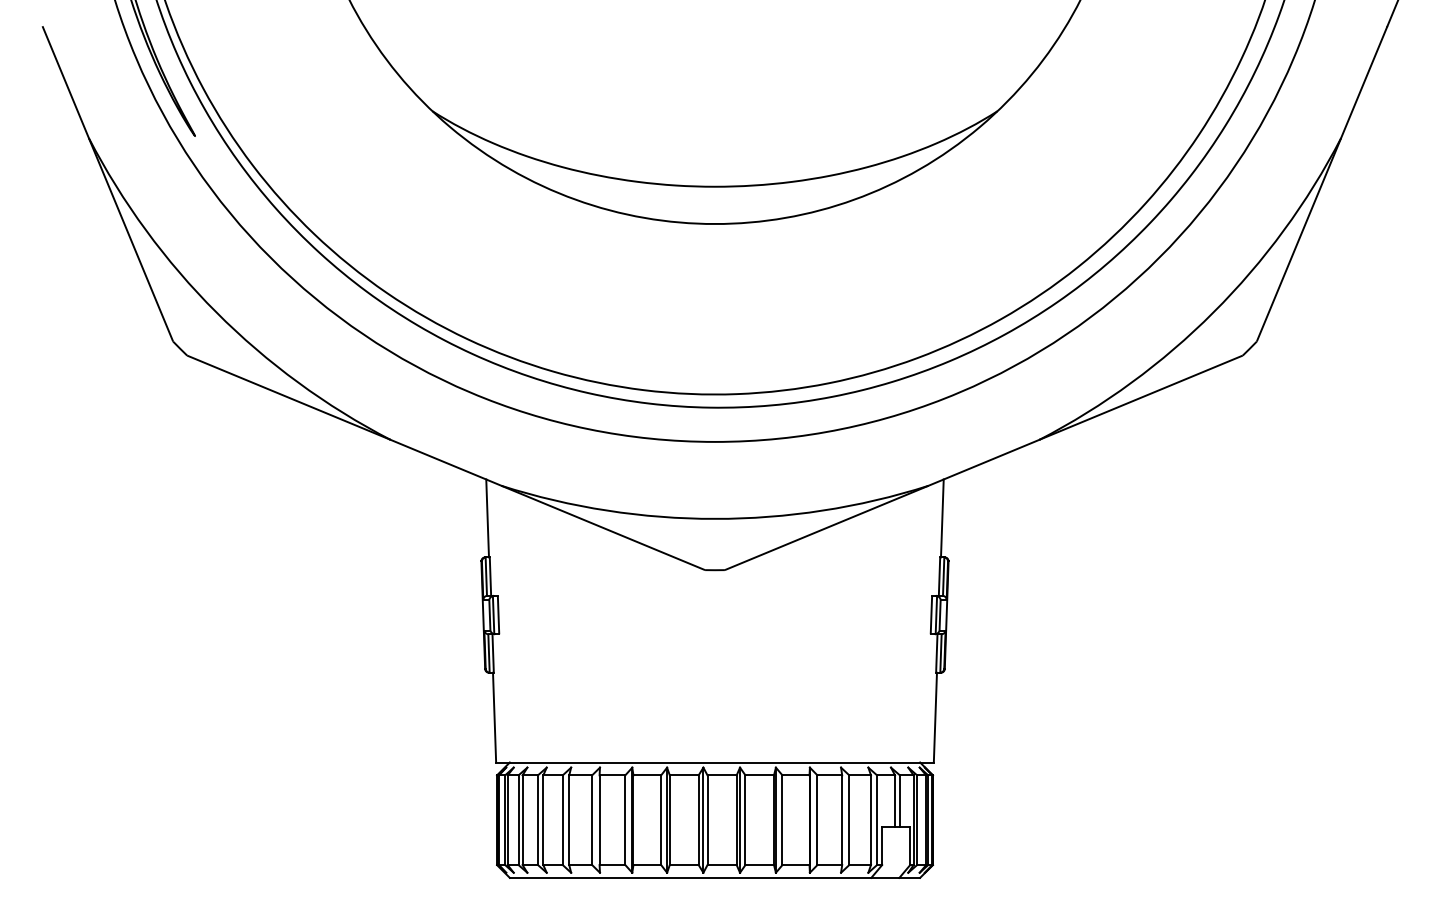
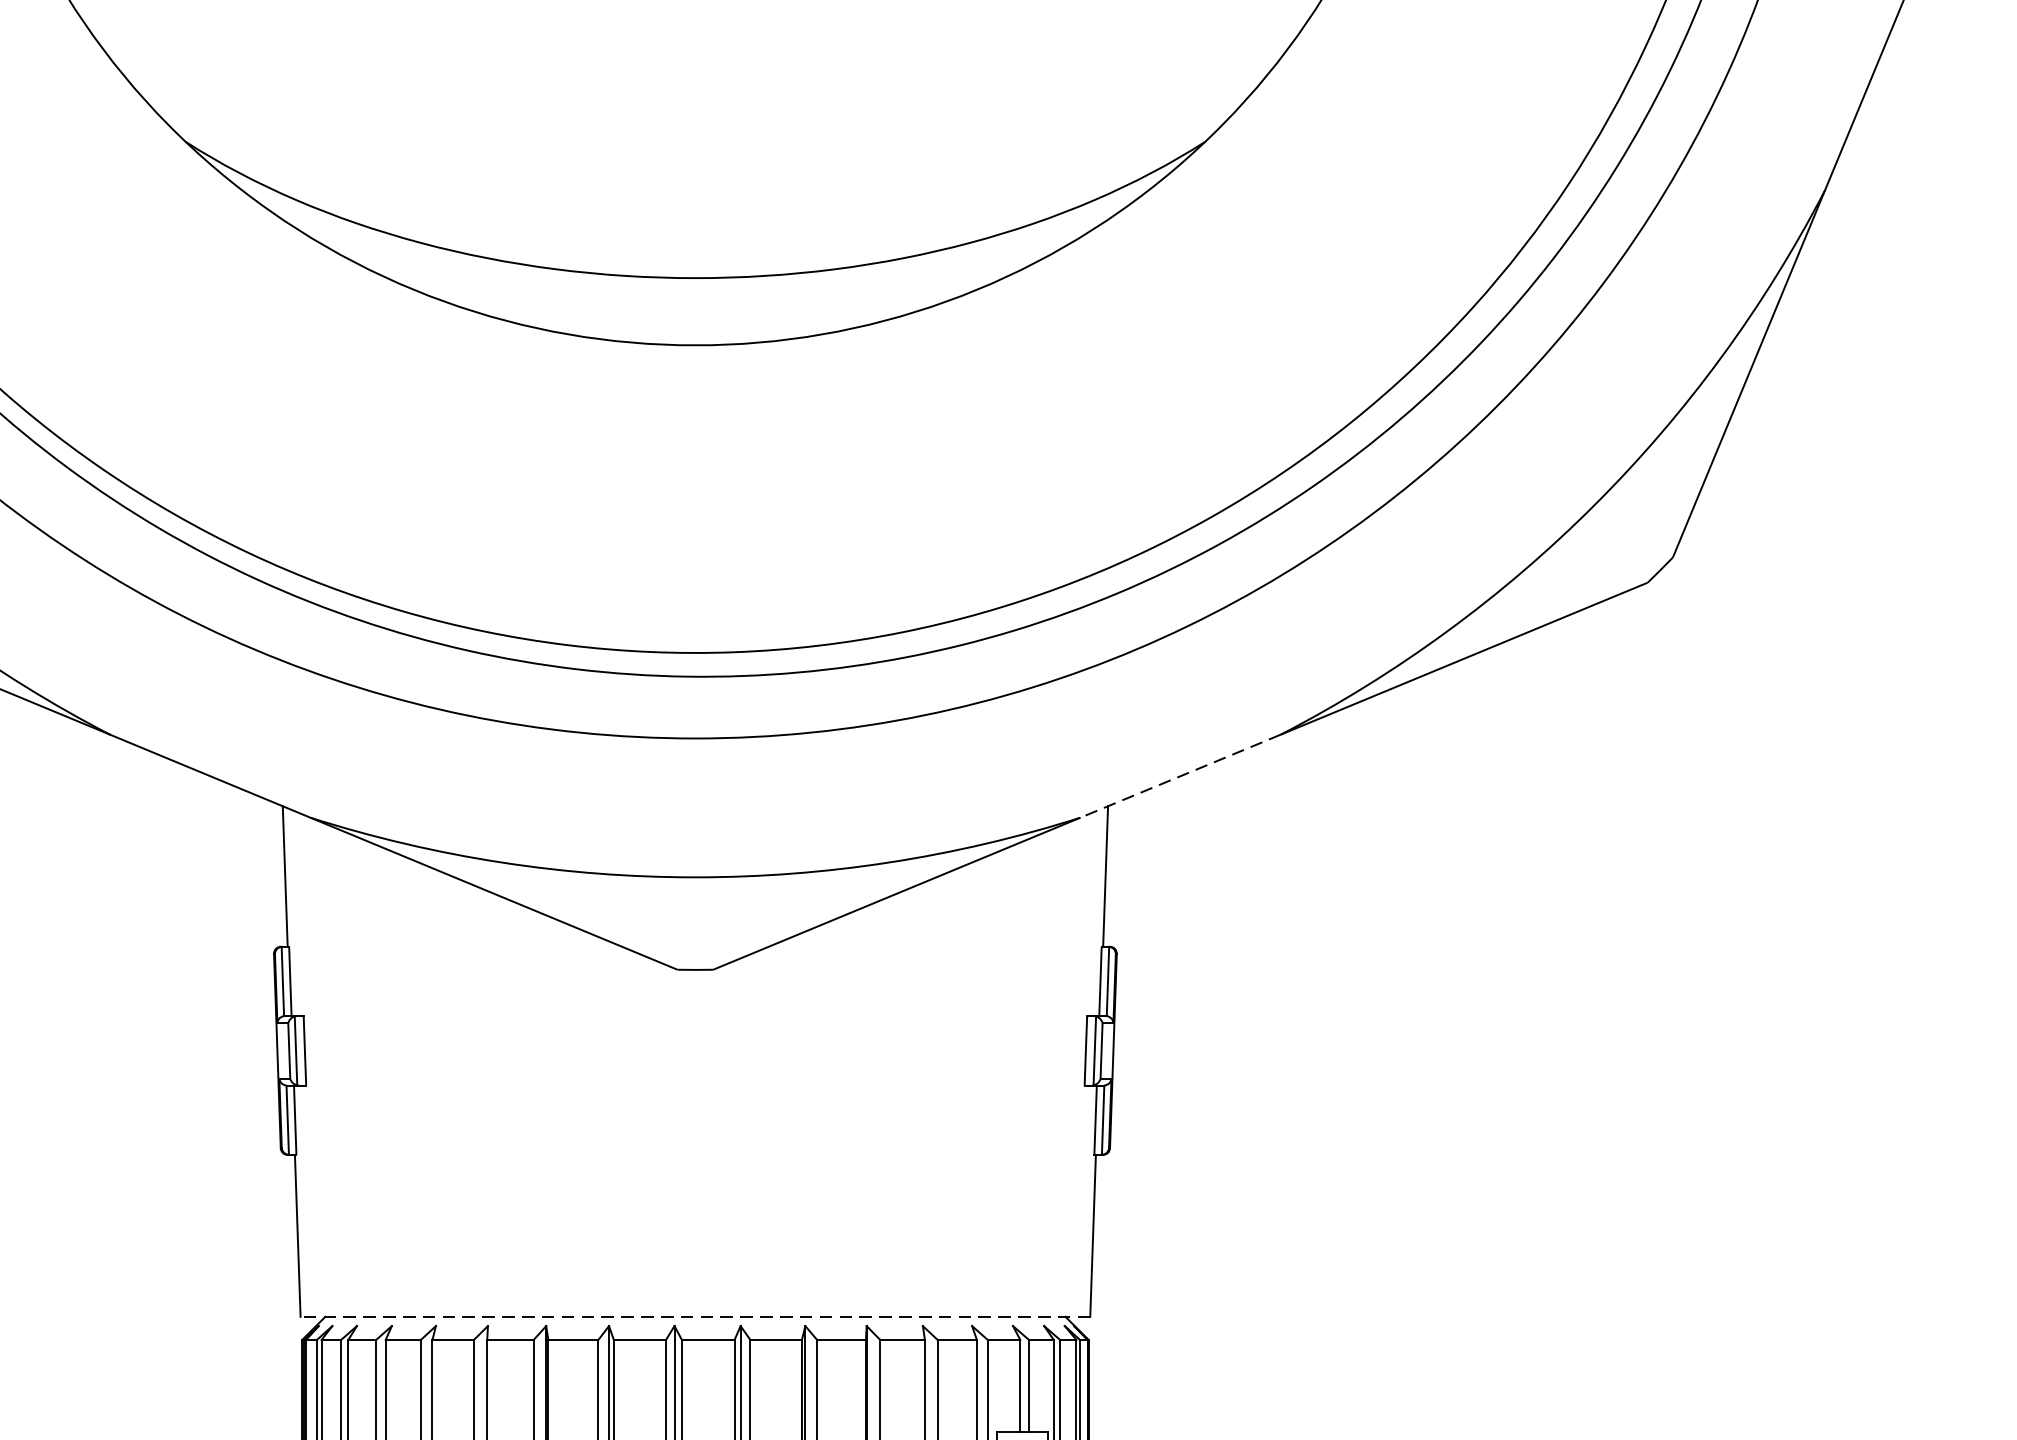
line: (983, 463) -> (1179, 777), solid -> dashed
line: (715, 762) -> (696, 1316), solid -> dashed

